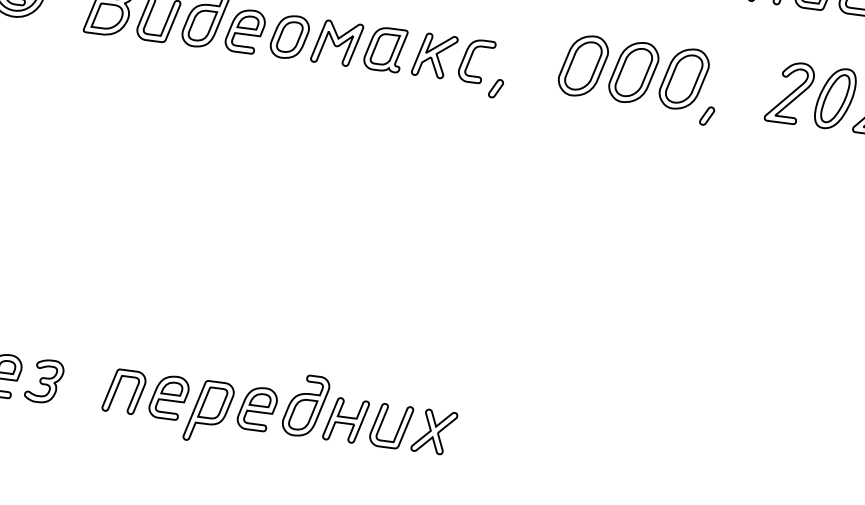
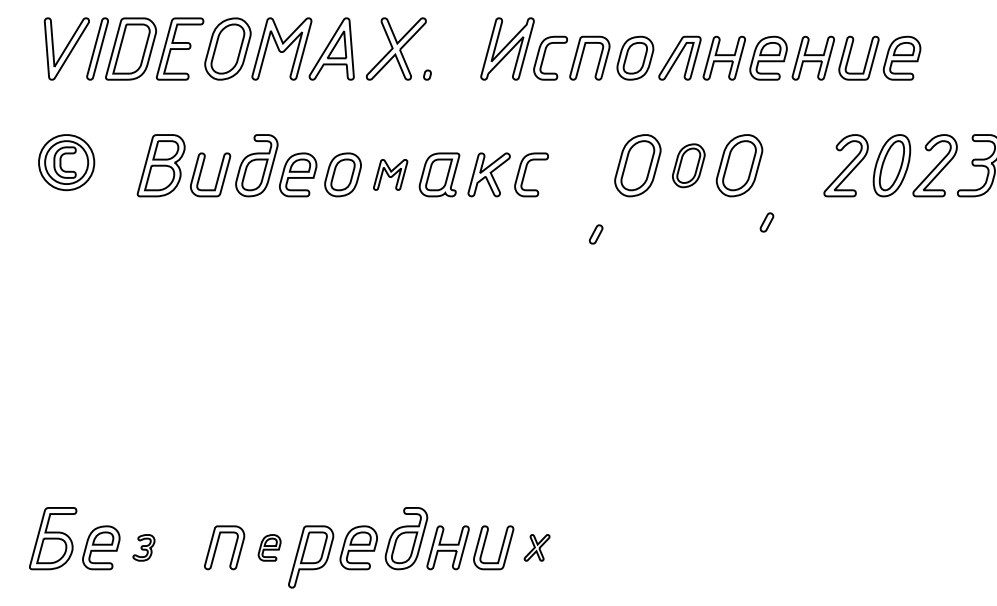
part: (336, 42) -> (390, 174), size x0.7
part: (633, 72) -> (688, 165), size x0.7
part: (496, 88) -> (596, 234), moved
part: (706, 116) -> (766, 222), moved
part: (44, 380) -> (143, 547), size x0.6
part: (168, 397) -> (269, 547), size x0.6
part: (433, 431) -> (536, 547), size x0.6

